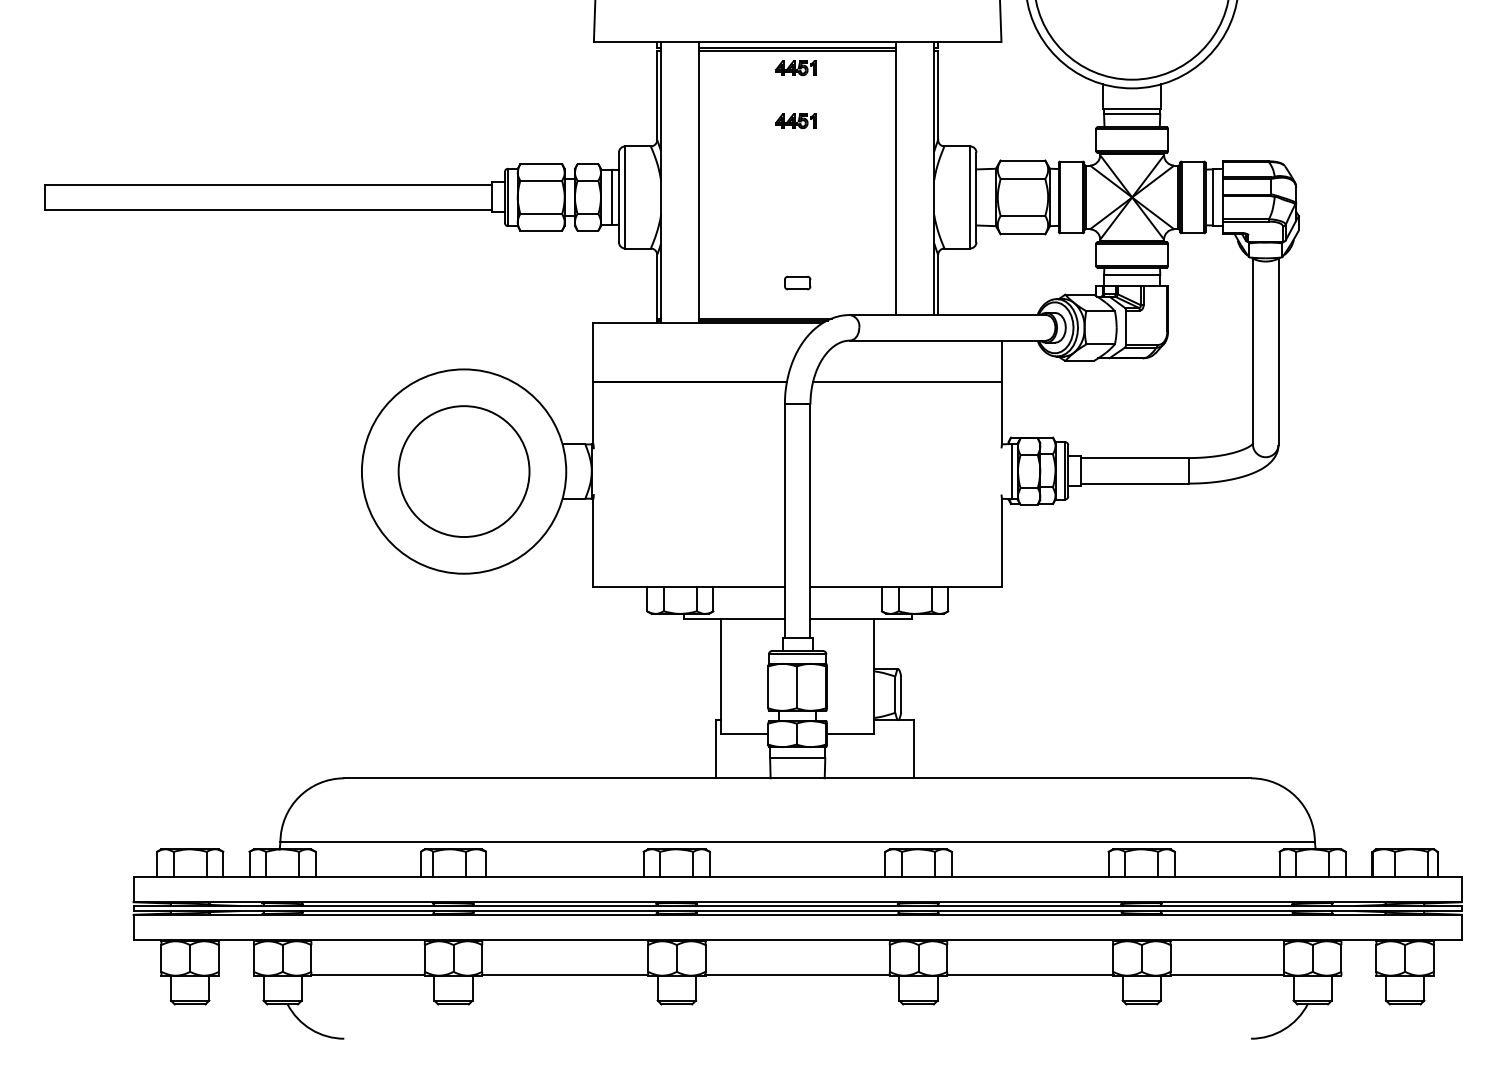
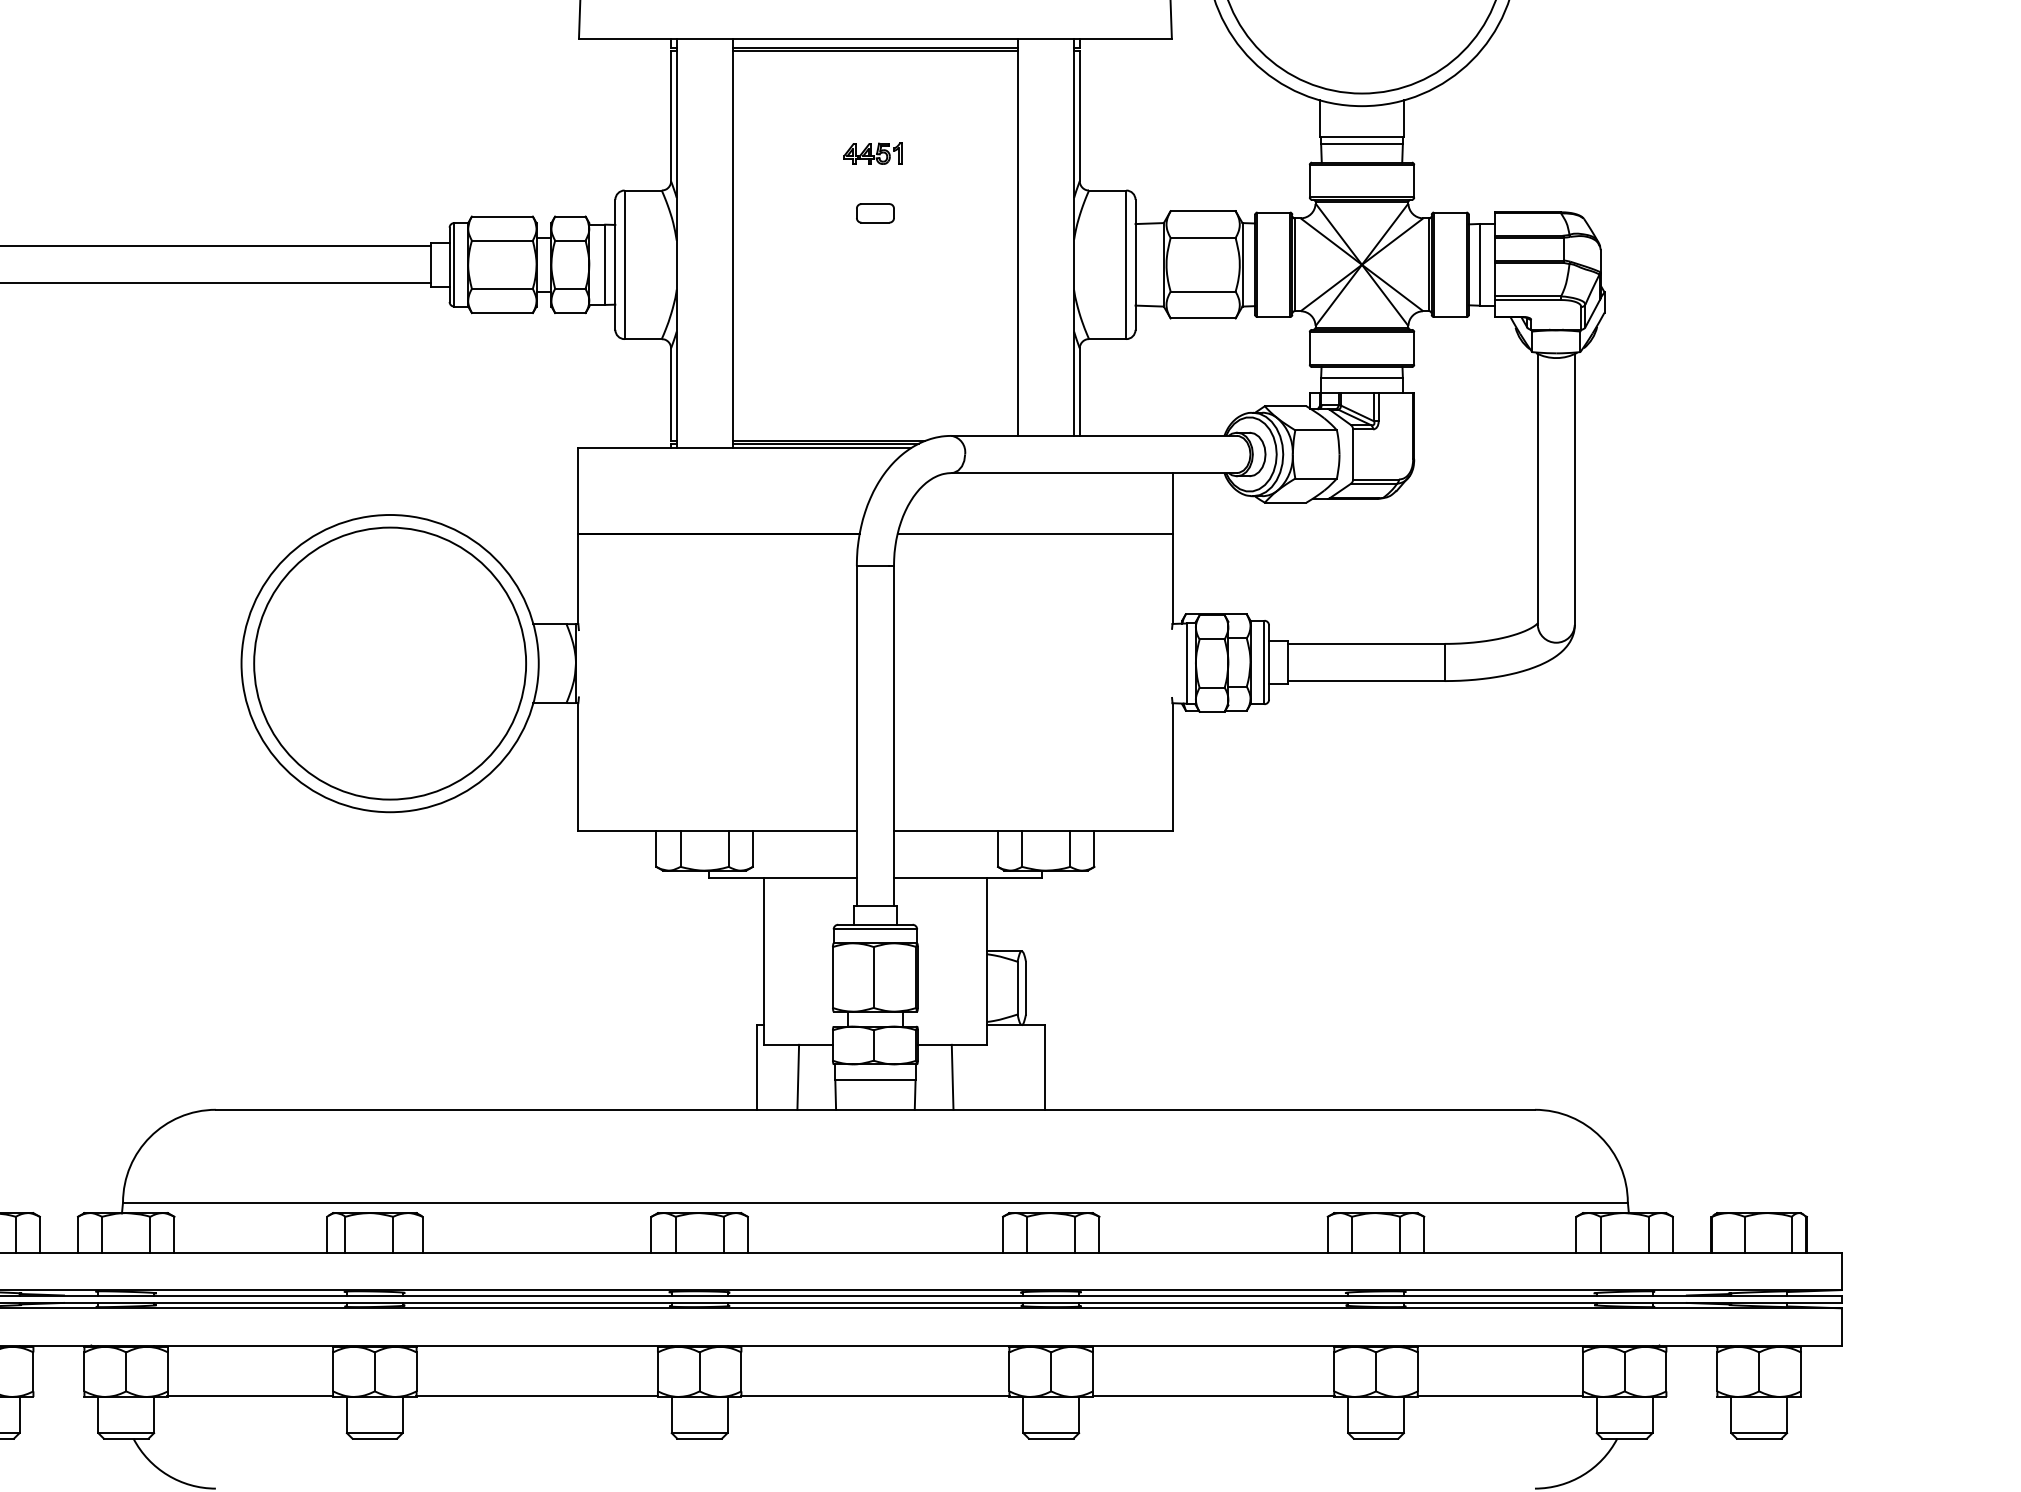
part: (795, 67) -> (872, 75), removed
part: (797, 282) -> (875, 212), moved
circle: (463, 471) -> (389, 663), size x1.43
line: (744, 755) -> (798, 1076), added
line: (850, 755) -> (952, 1076), added

